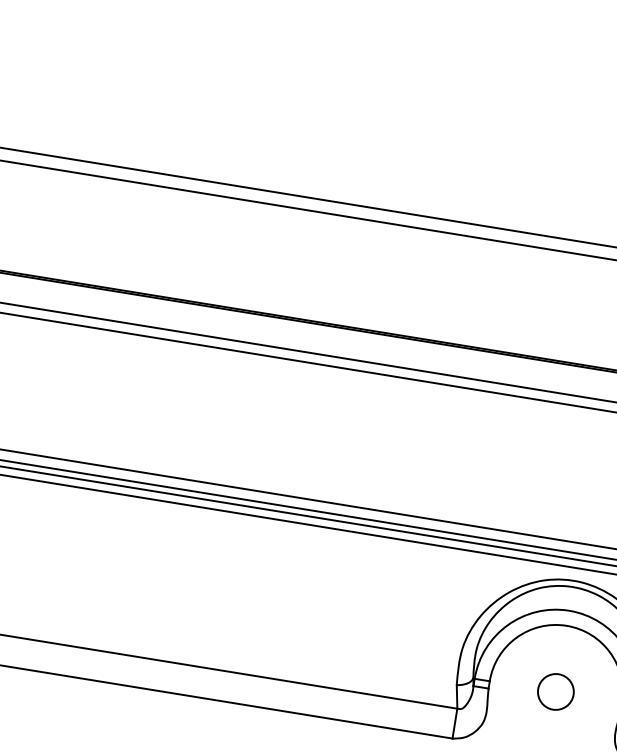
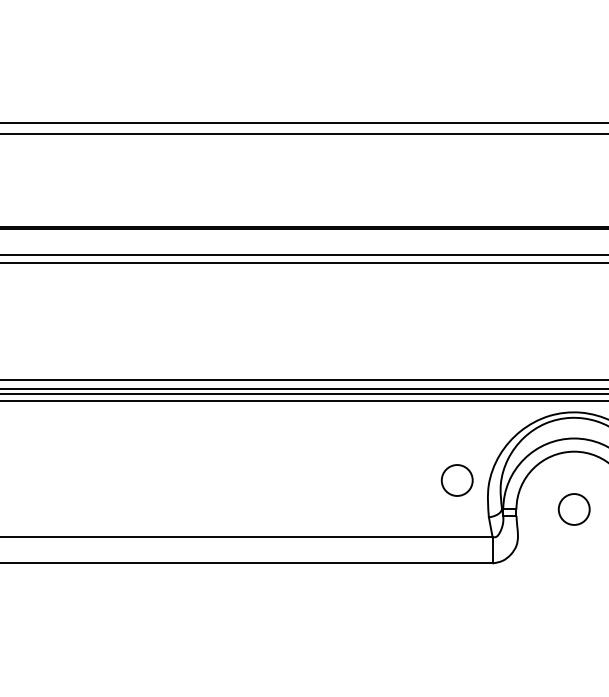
circle: (426, 636) -> (456, 480), added

